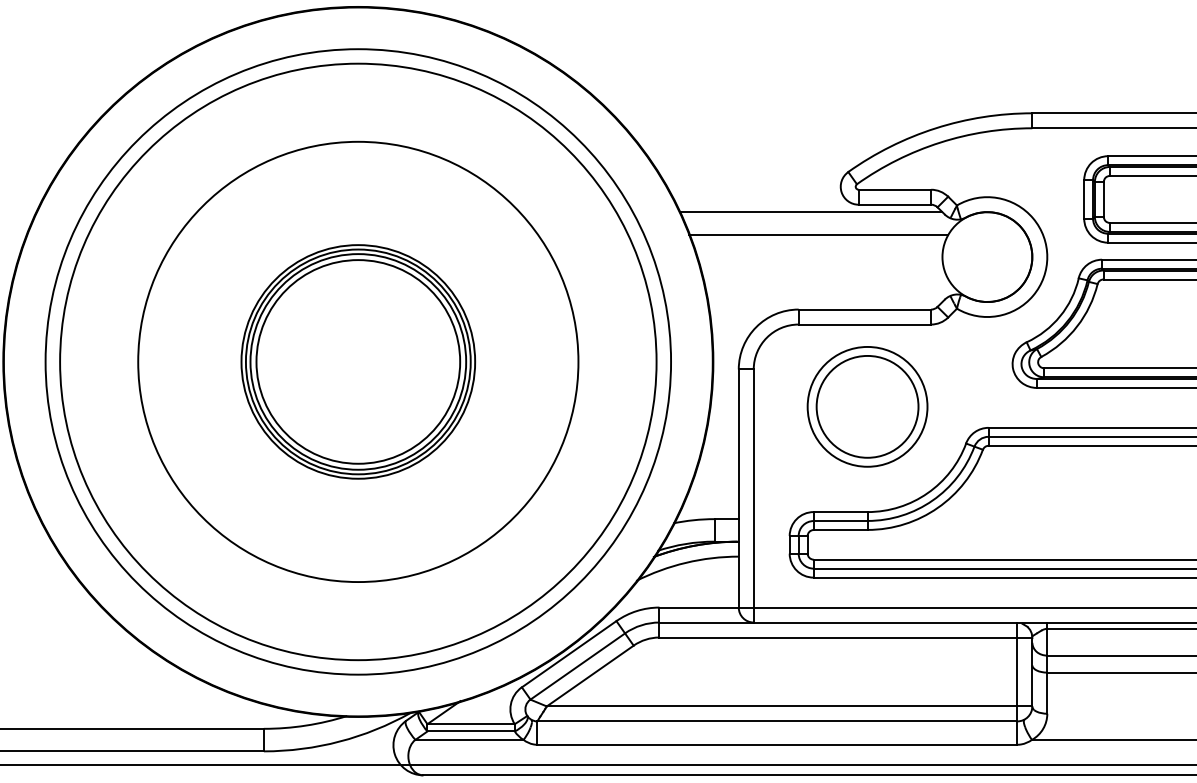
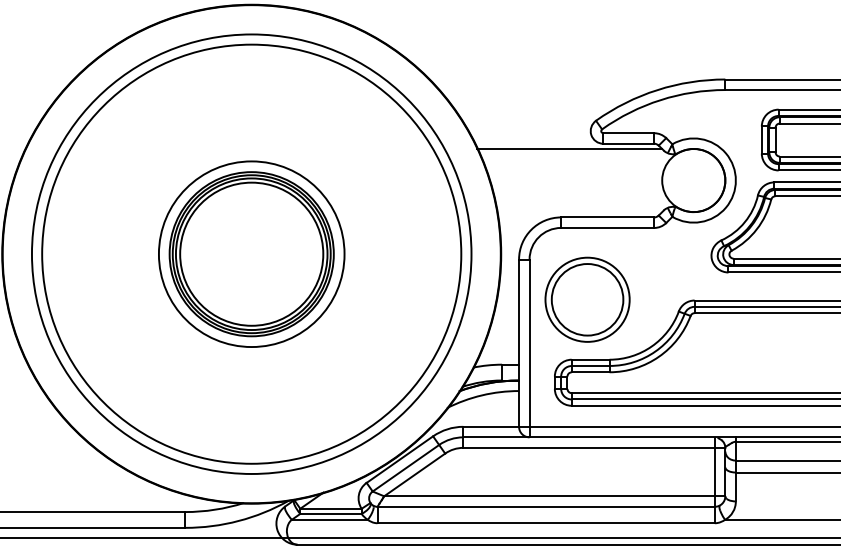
line: (819, 234) -> (575, 164), removed
circle: (357, 360) -> (251, 253), size x0.6
part: (867, 406) -> (587, 299), moved

